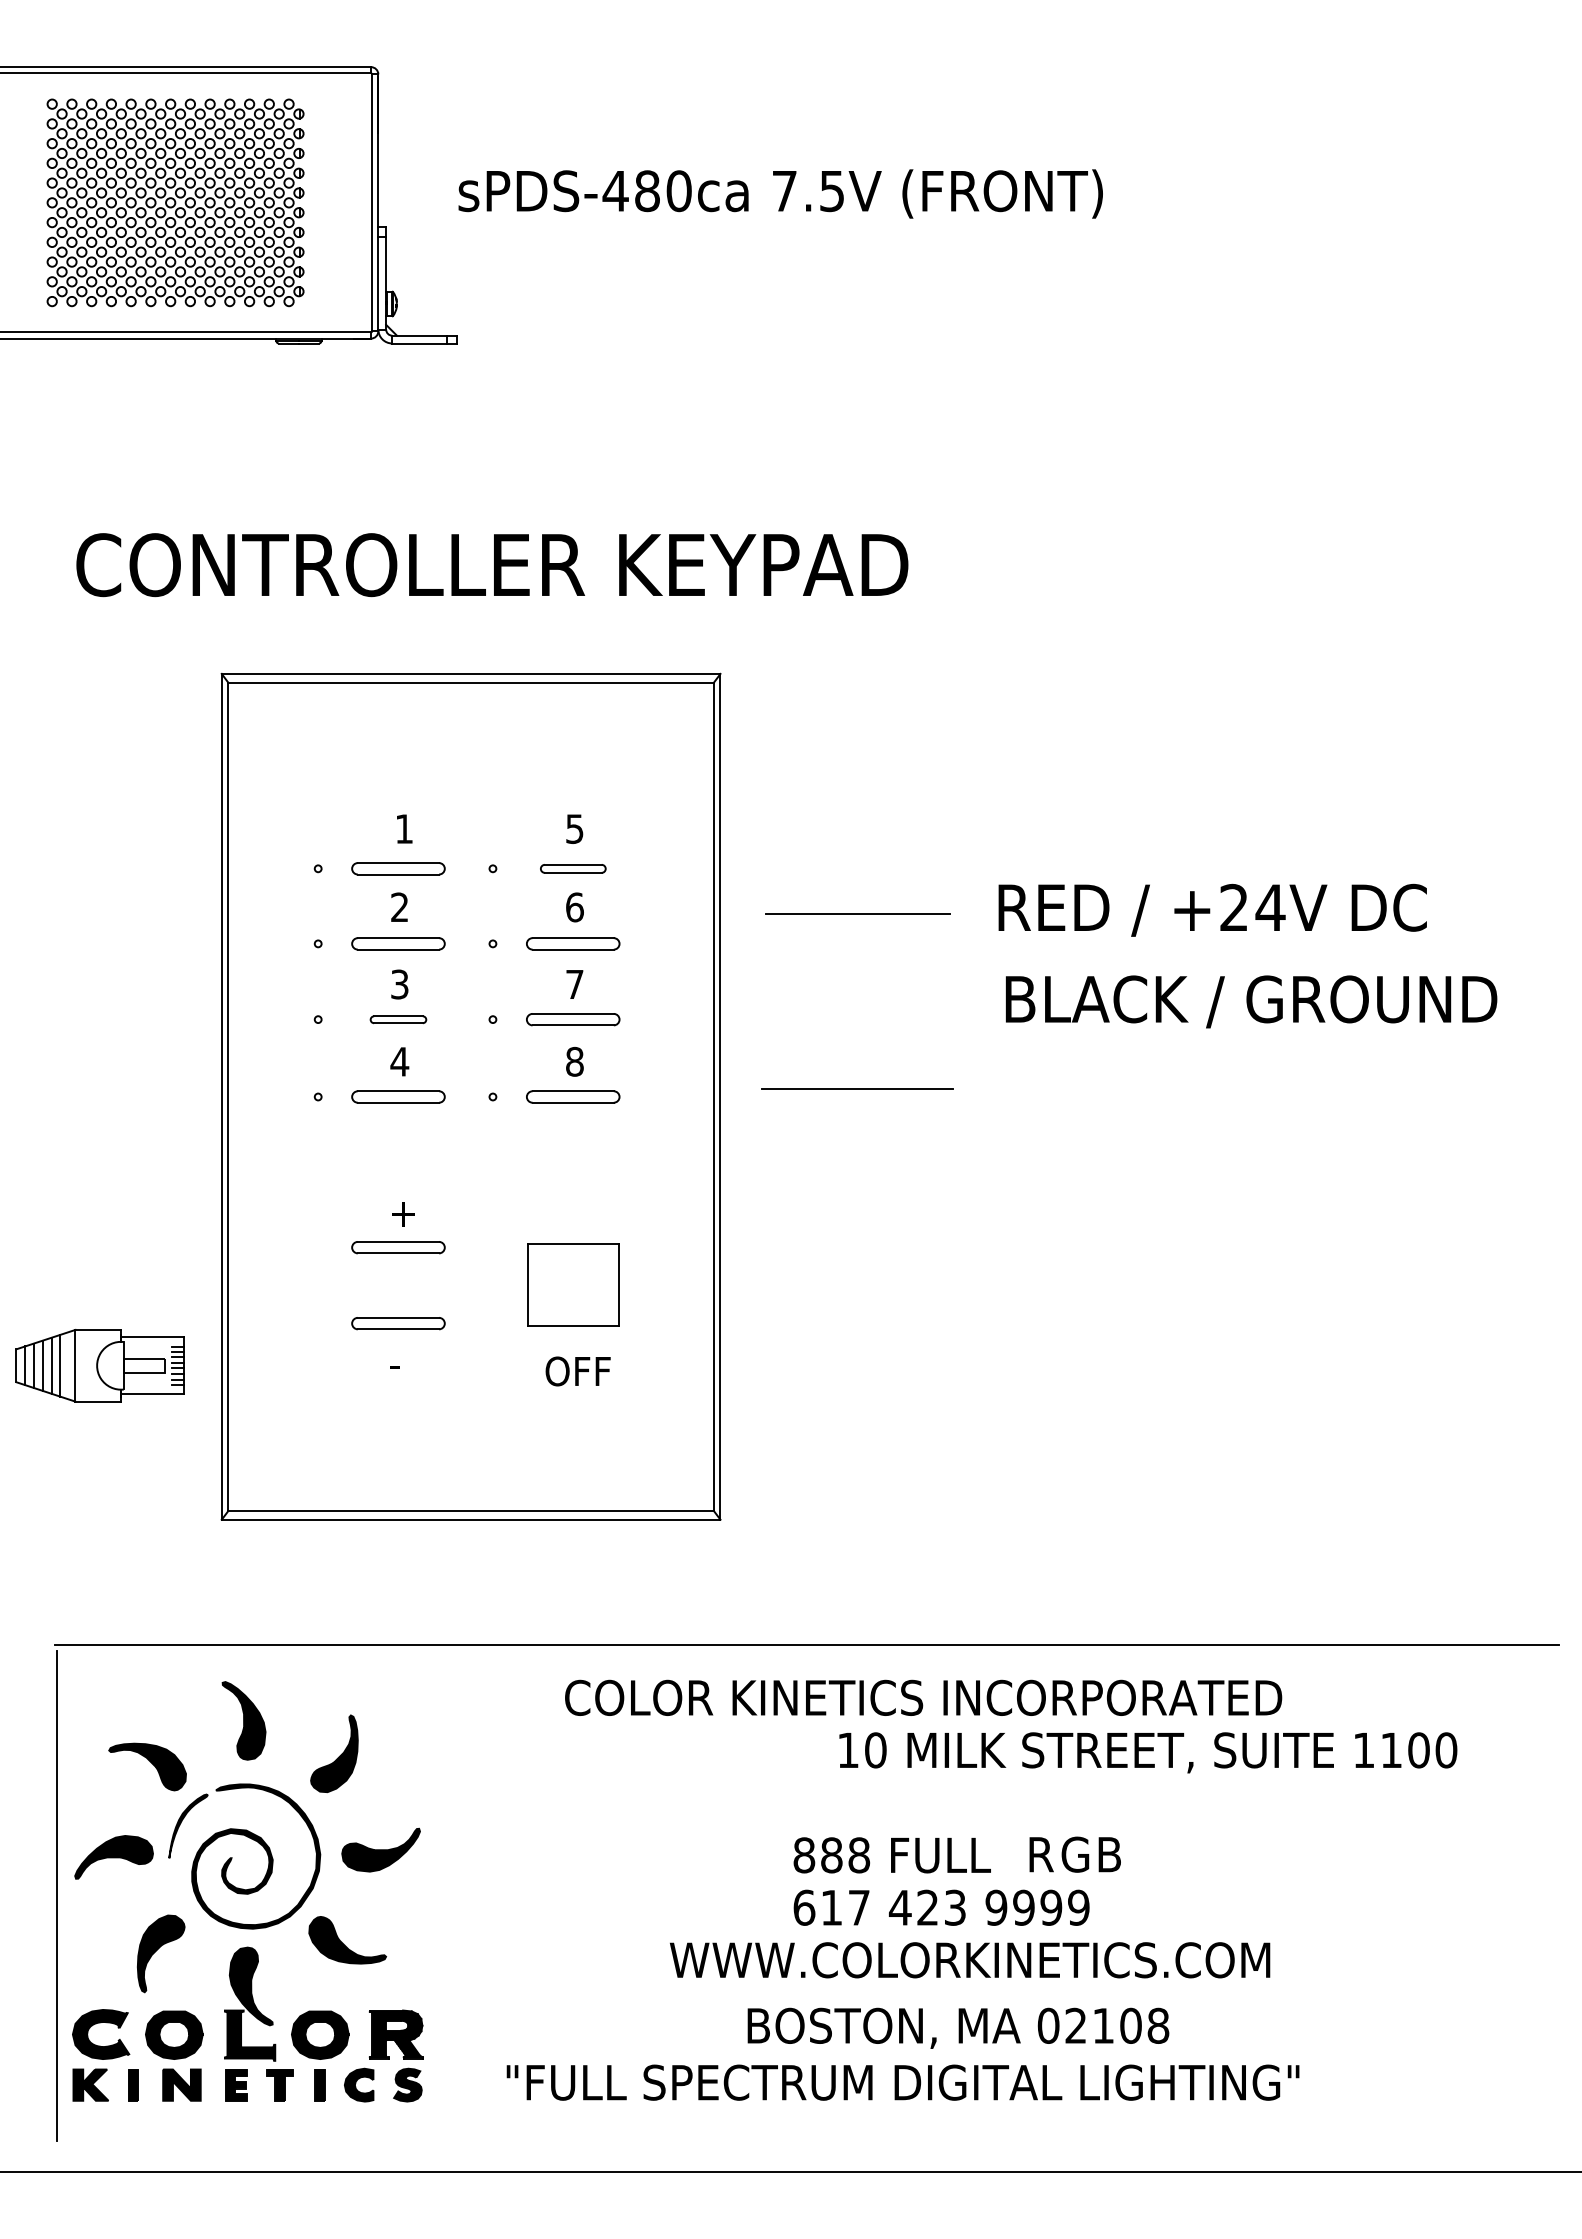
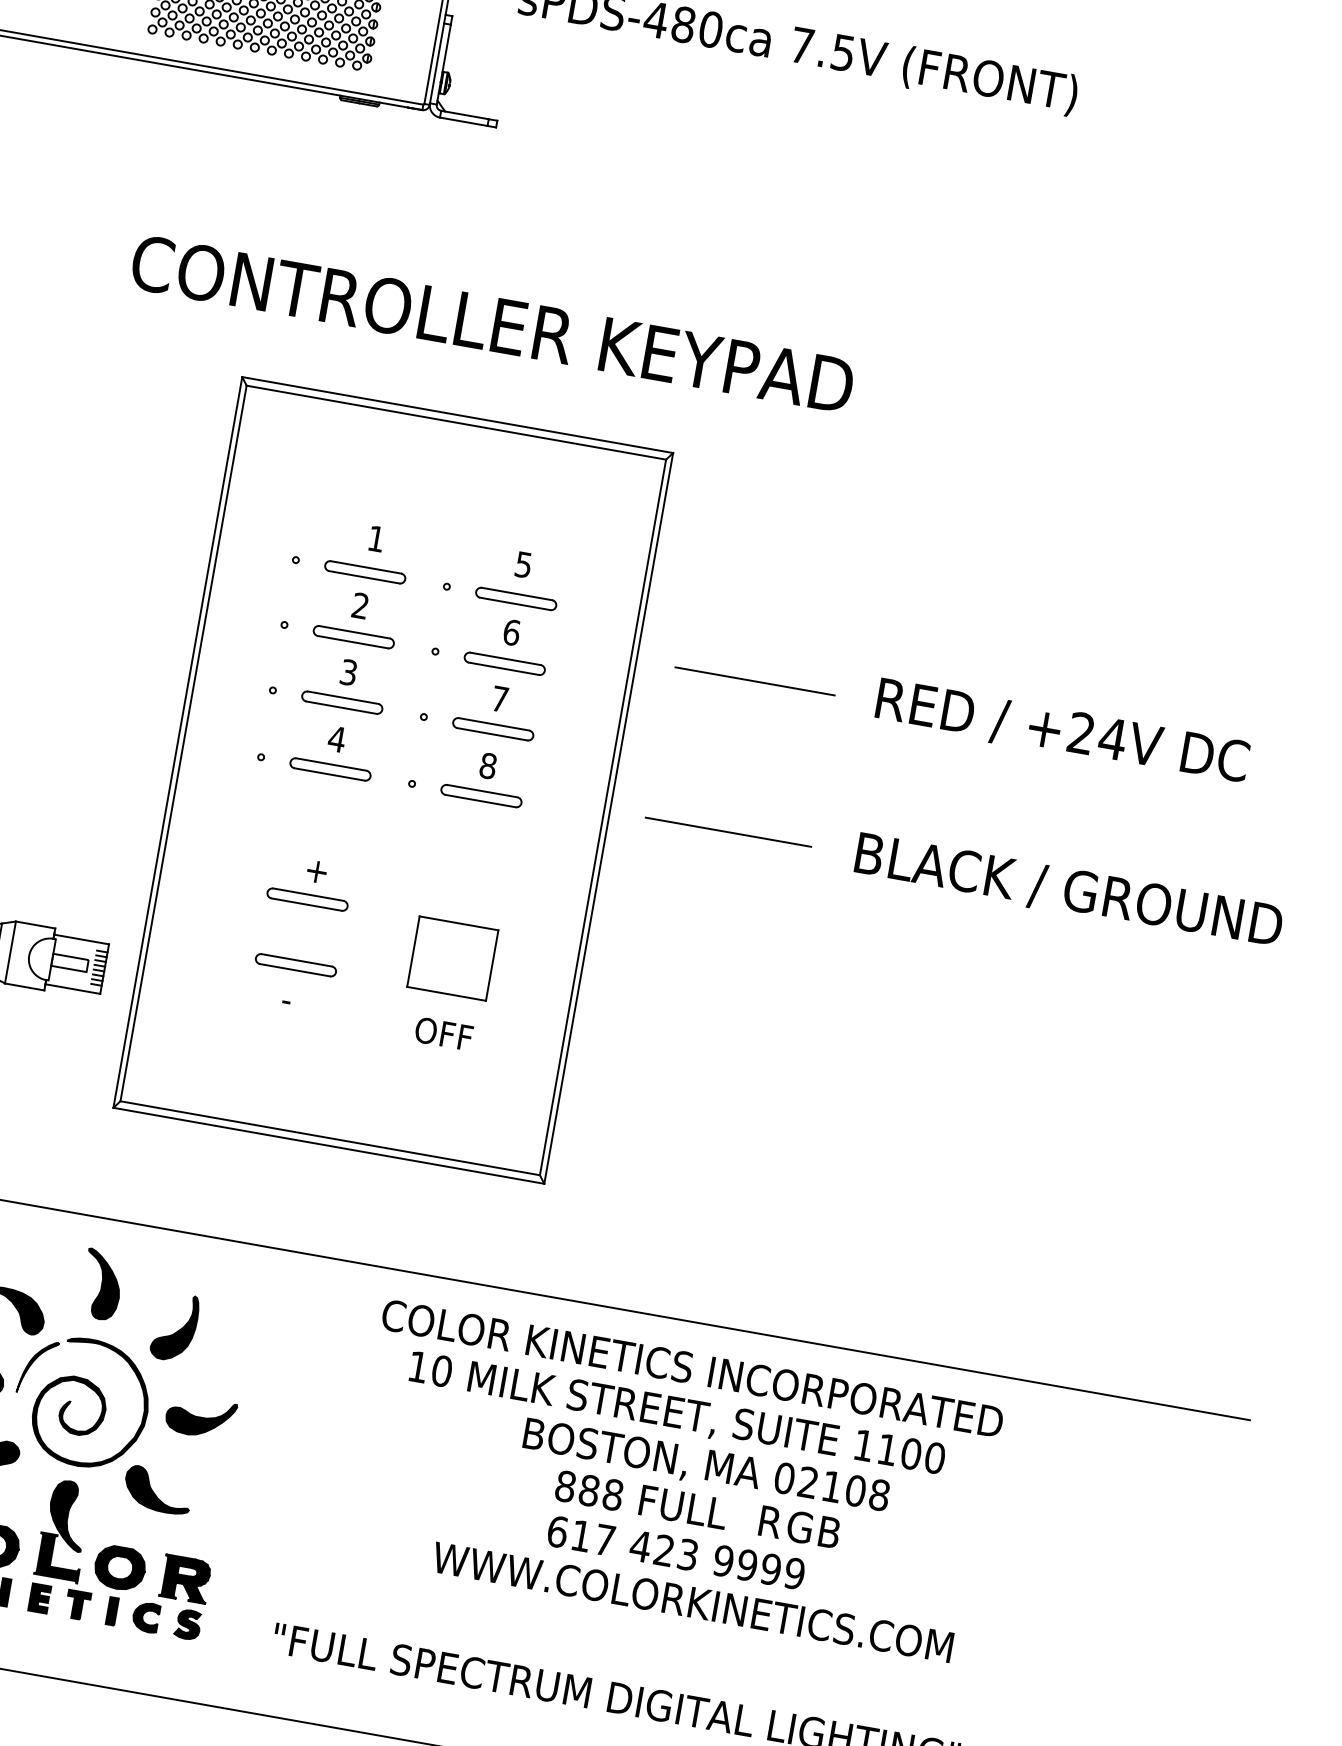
part: (573, 868) -> (516, 598), size x1.43
text: (1251, 1001) -> (1068, 891), moved
part: (398, 1019) -> (342, 702), size x1.67
text: (1148, 1752) -> (677, 1414), moved
text: (958, 2027) -> (706, 1466), moved

